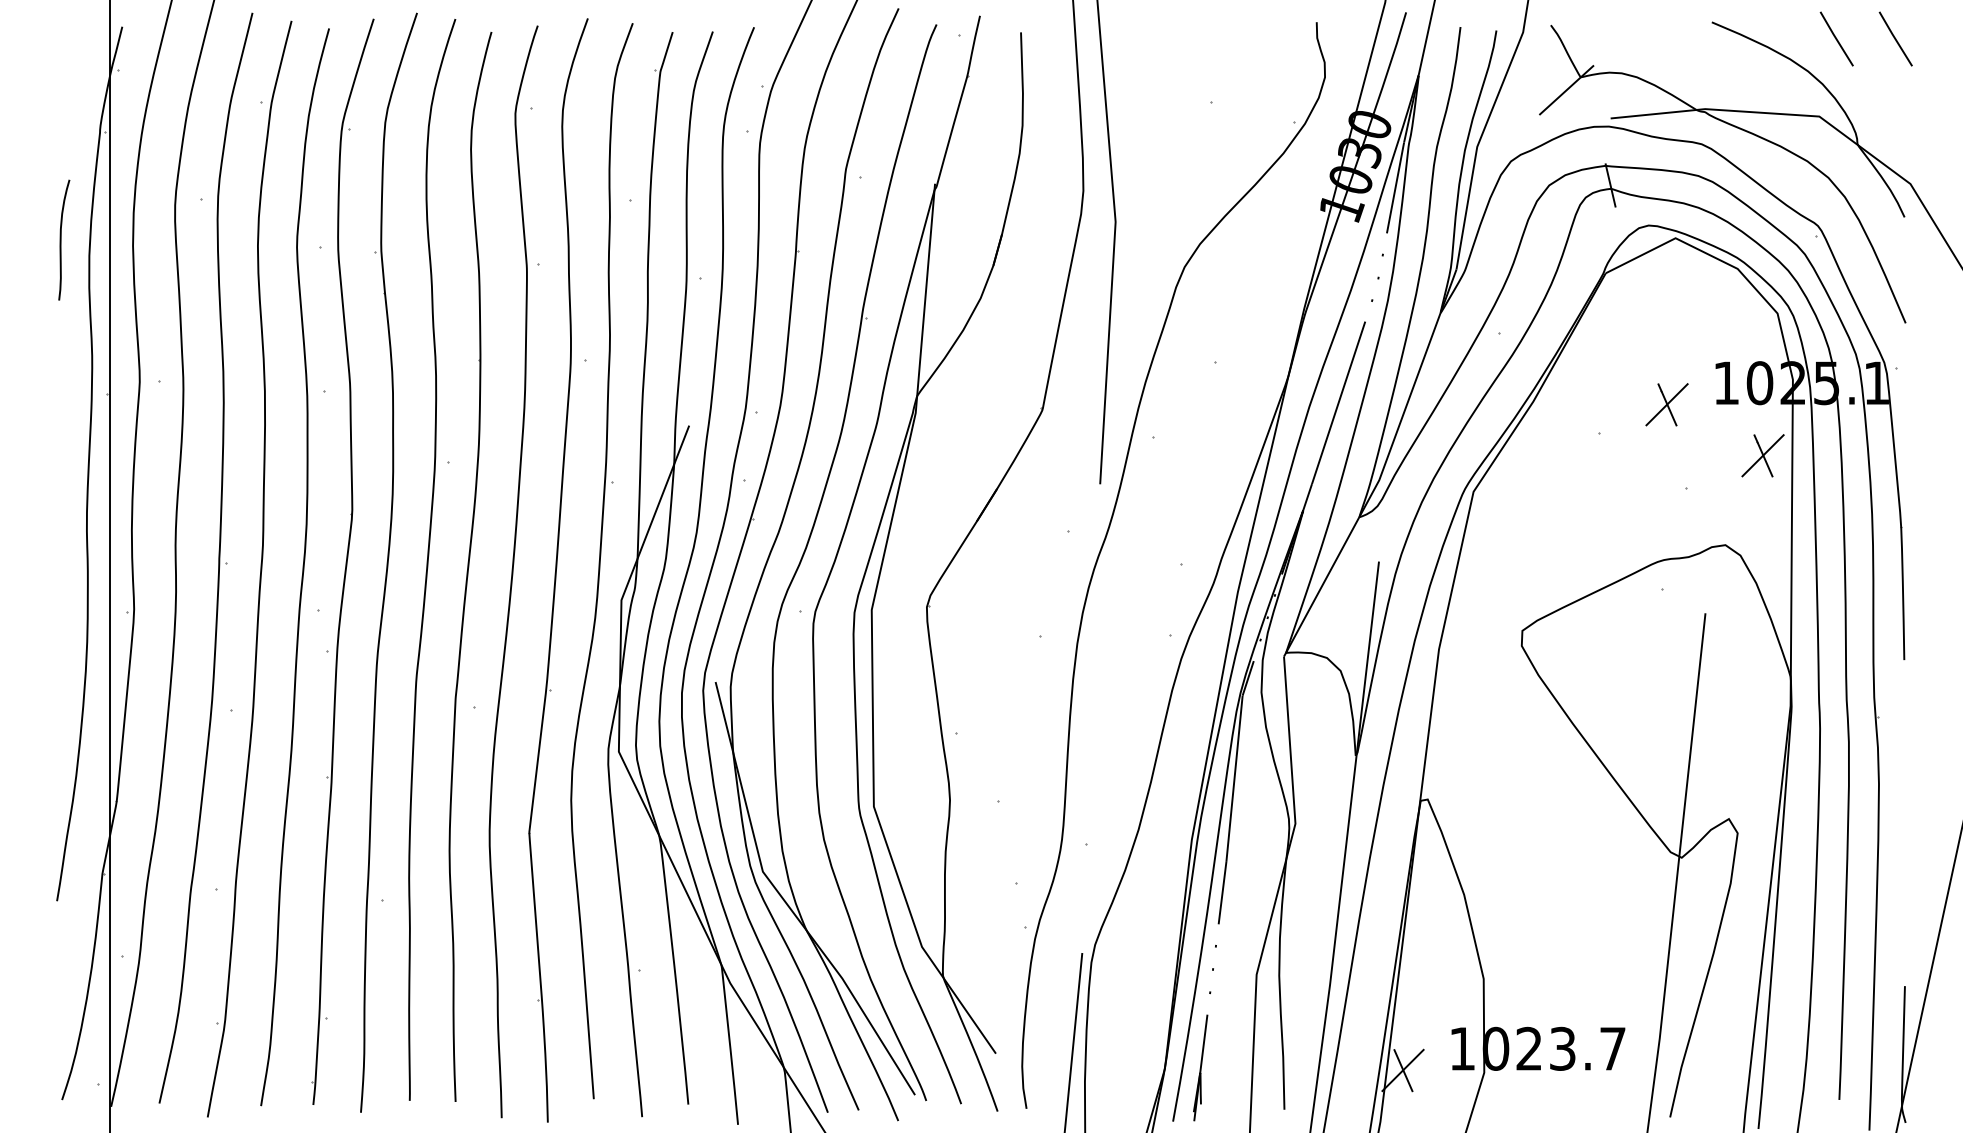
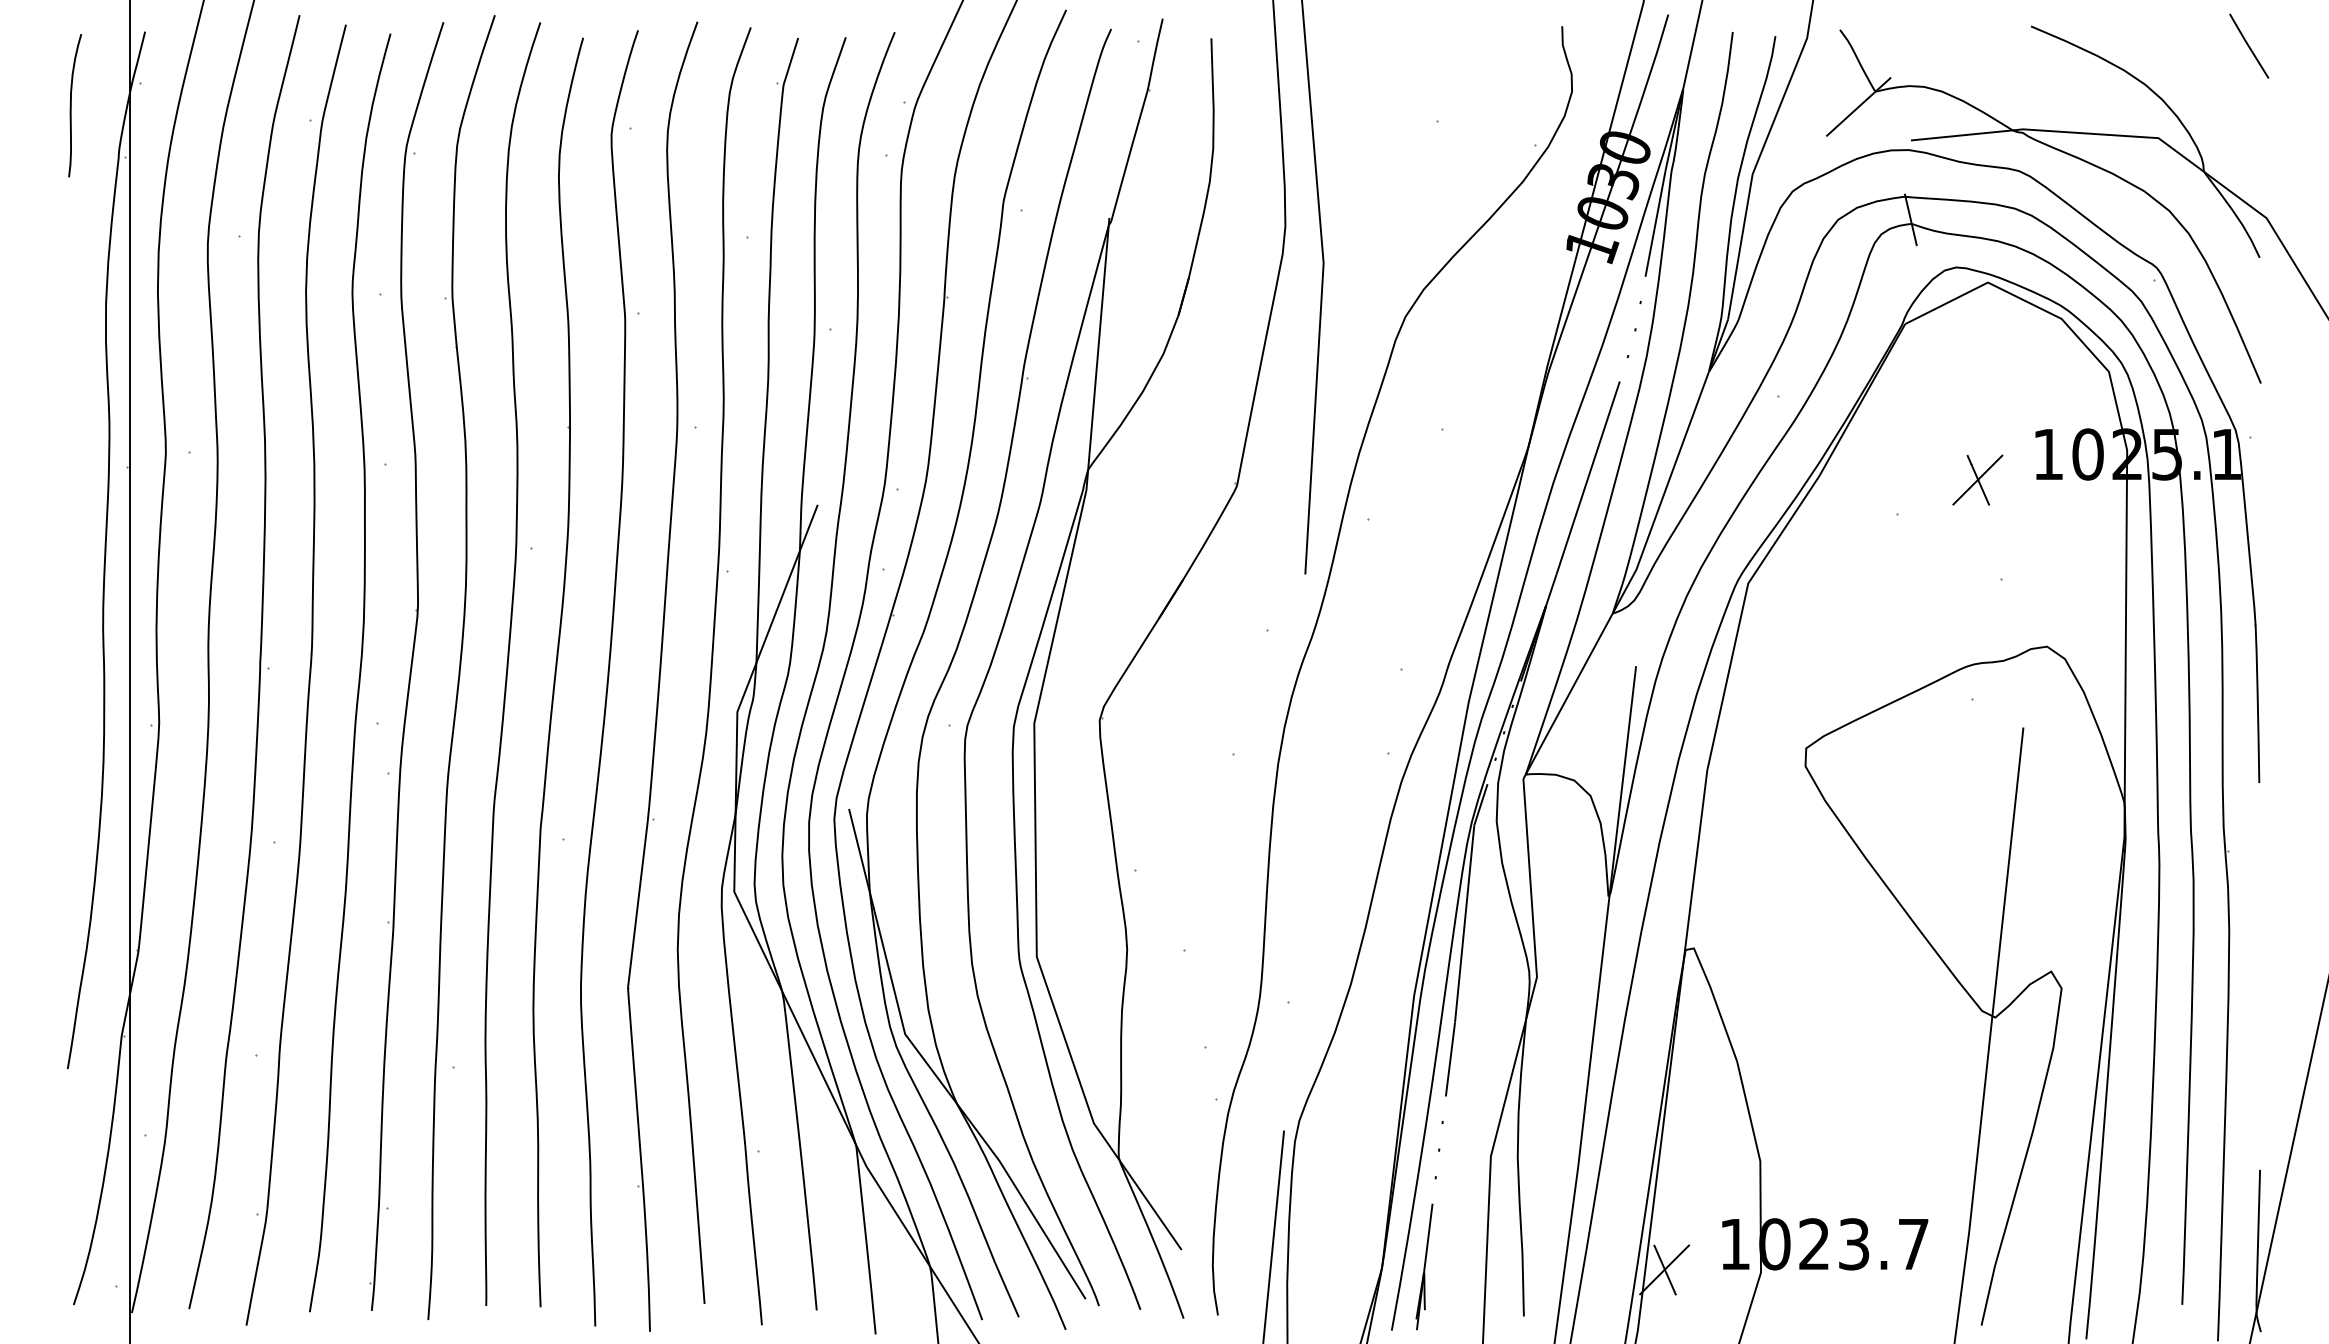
line: (1836, 38) -> (2178, 45), removed
curve: (61, 239) -> (71, 104), moved
part: (1762, 455) -> (2091, 540), removed

